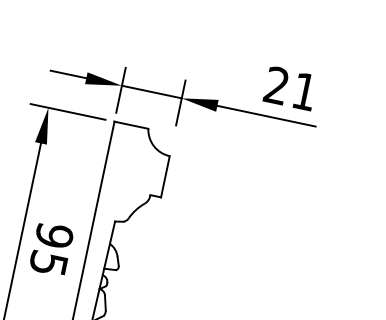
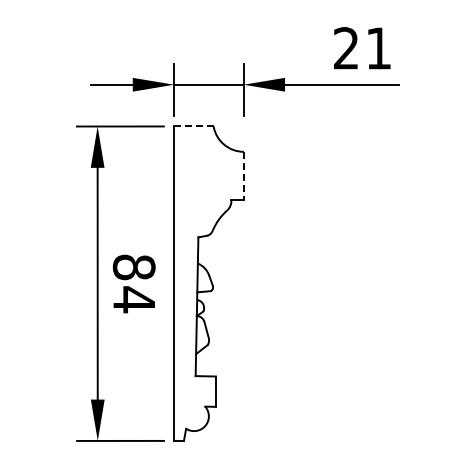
line: (131, 125) -> (193, 126), solid -> dashed
line: (165, 176) -> (243, 175), solid -> dashed
text: (50, 249) -> (133, 283), 95 -> 84

